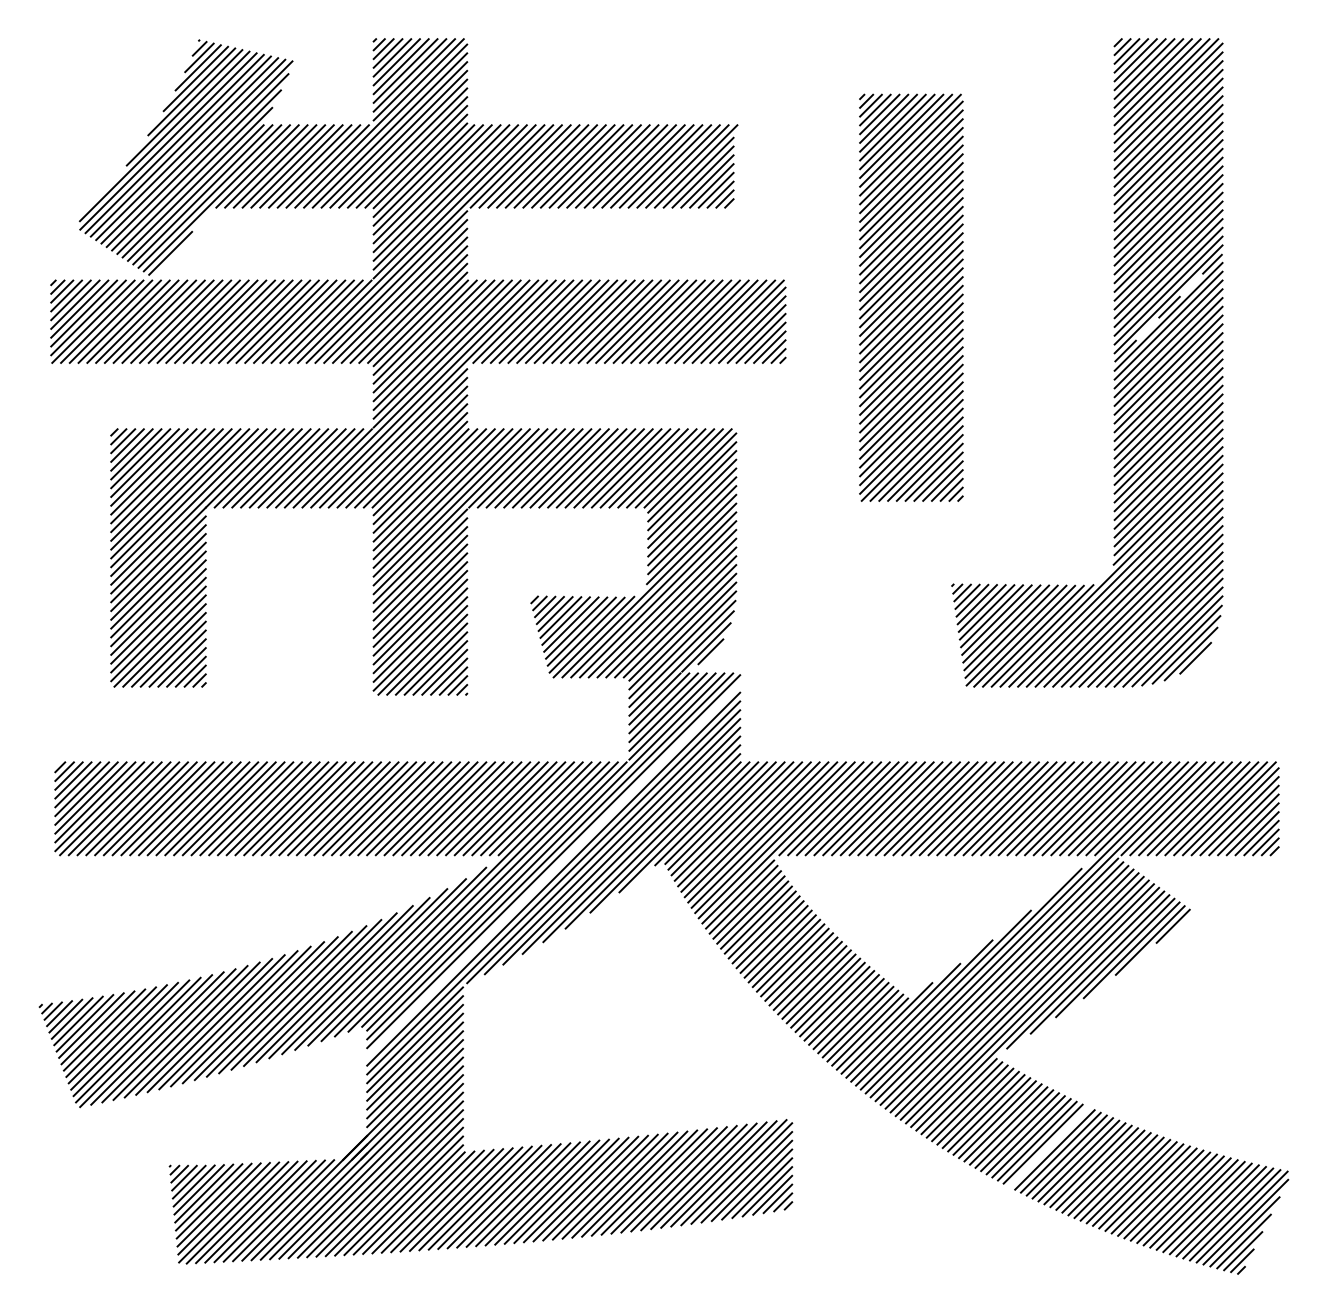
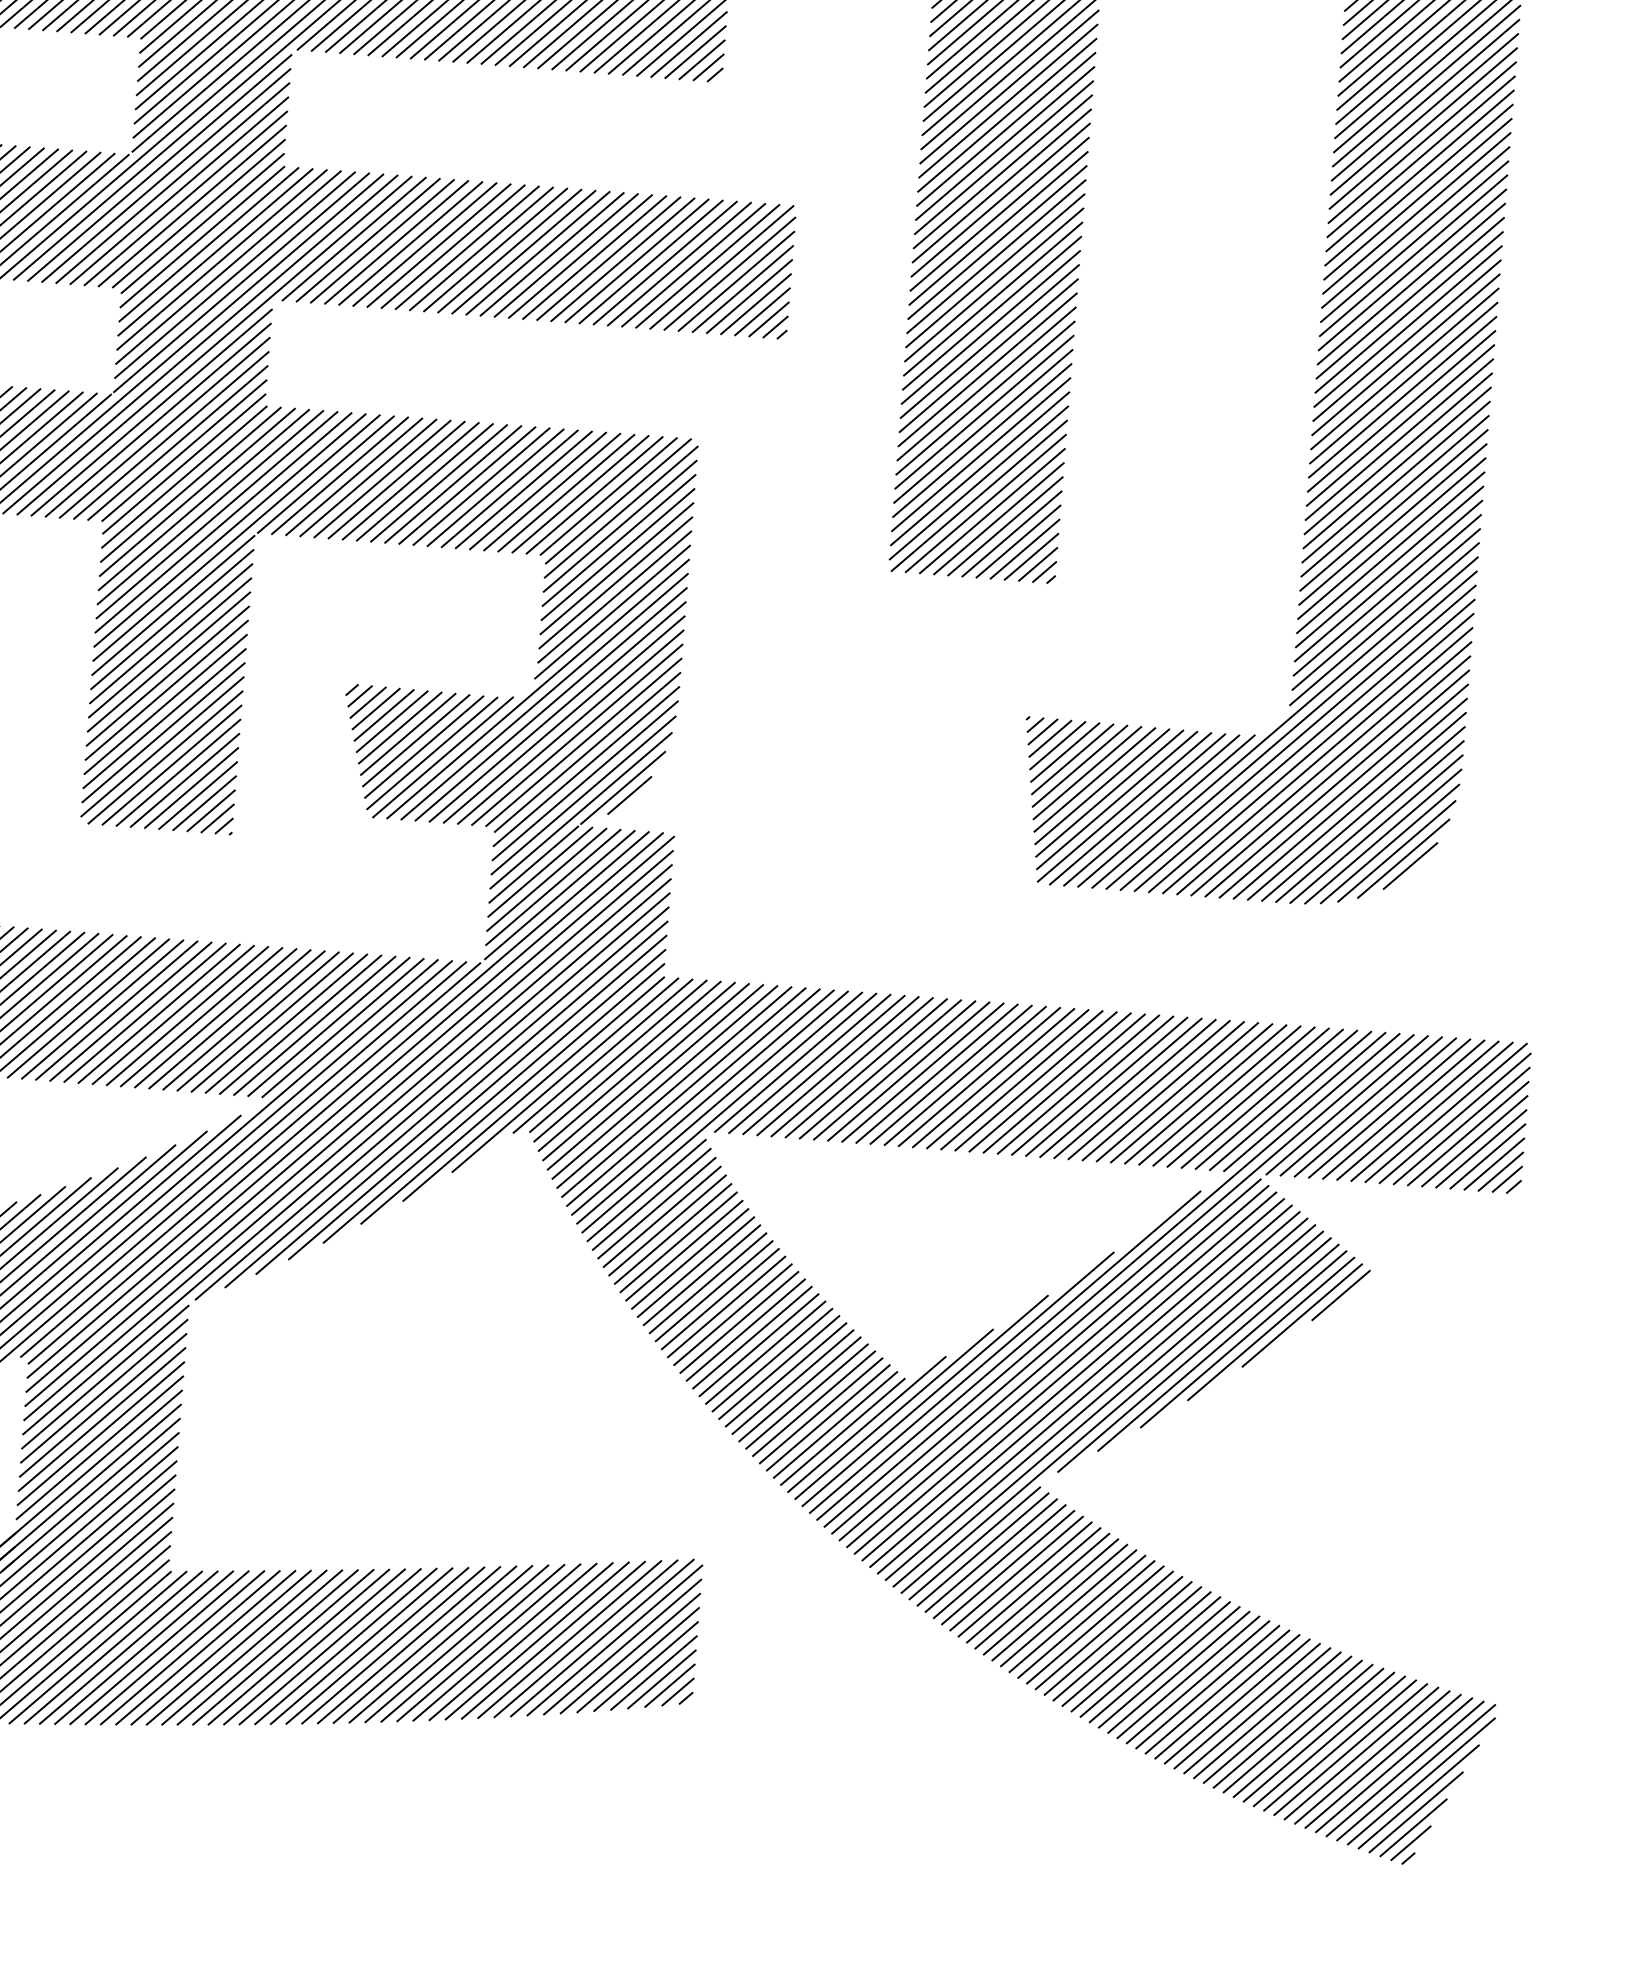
line: (1168, 307) -> (1410, 297), dashed -> solid
line: (553, 869) -> (349, 1126), added
line: (1048, 1146) -> (1112, 1634), added

